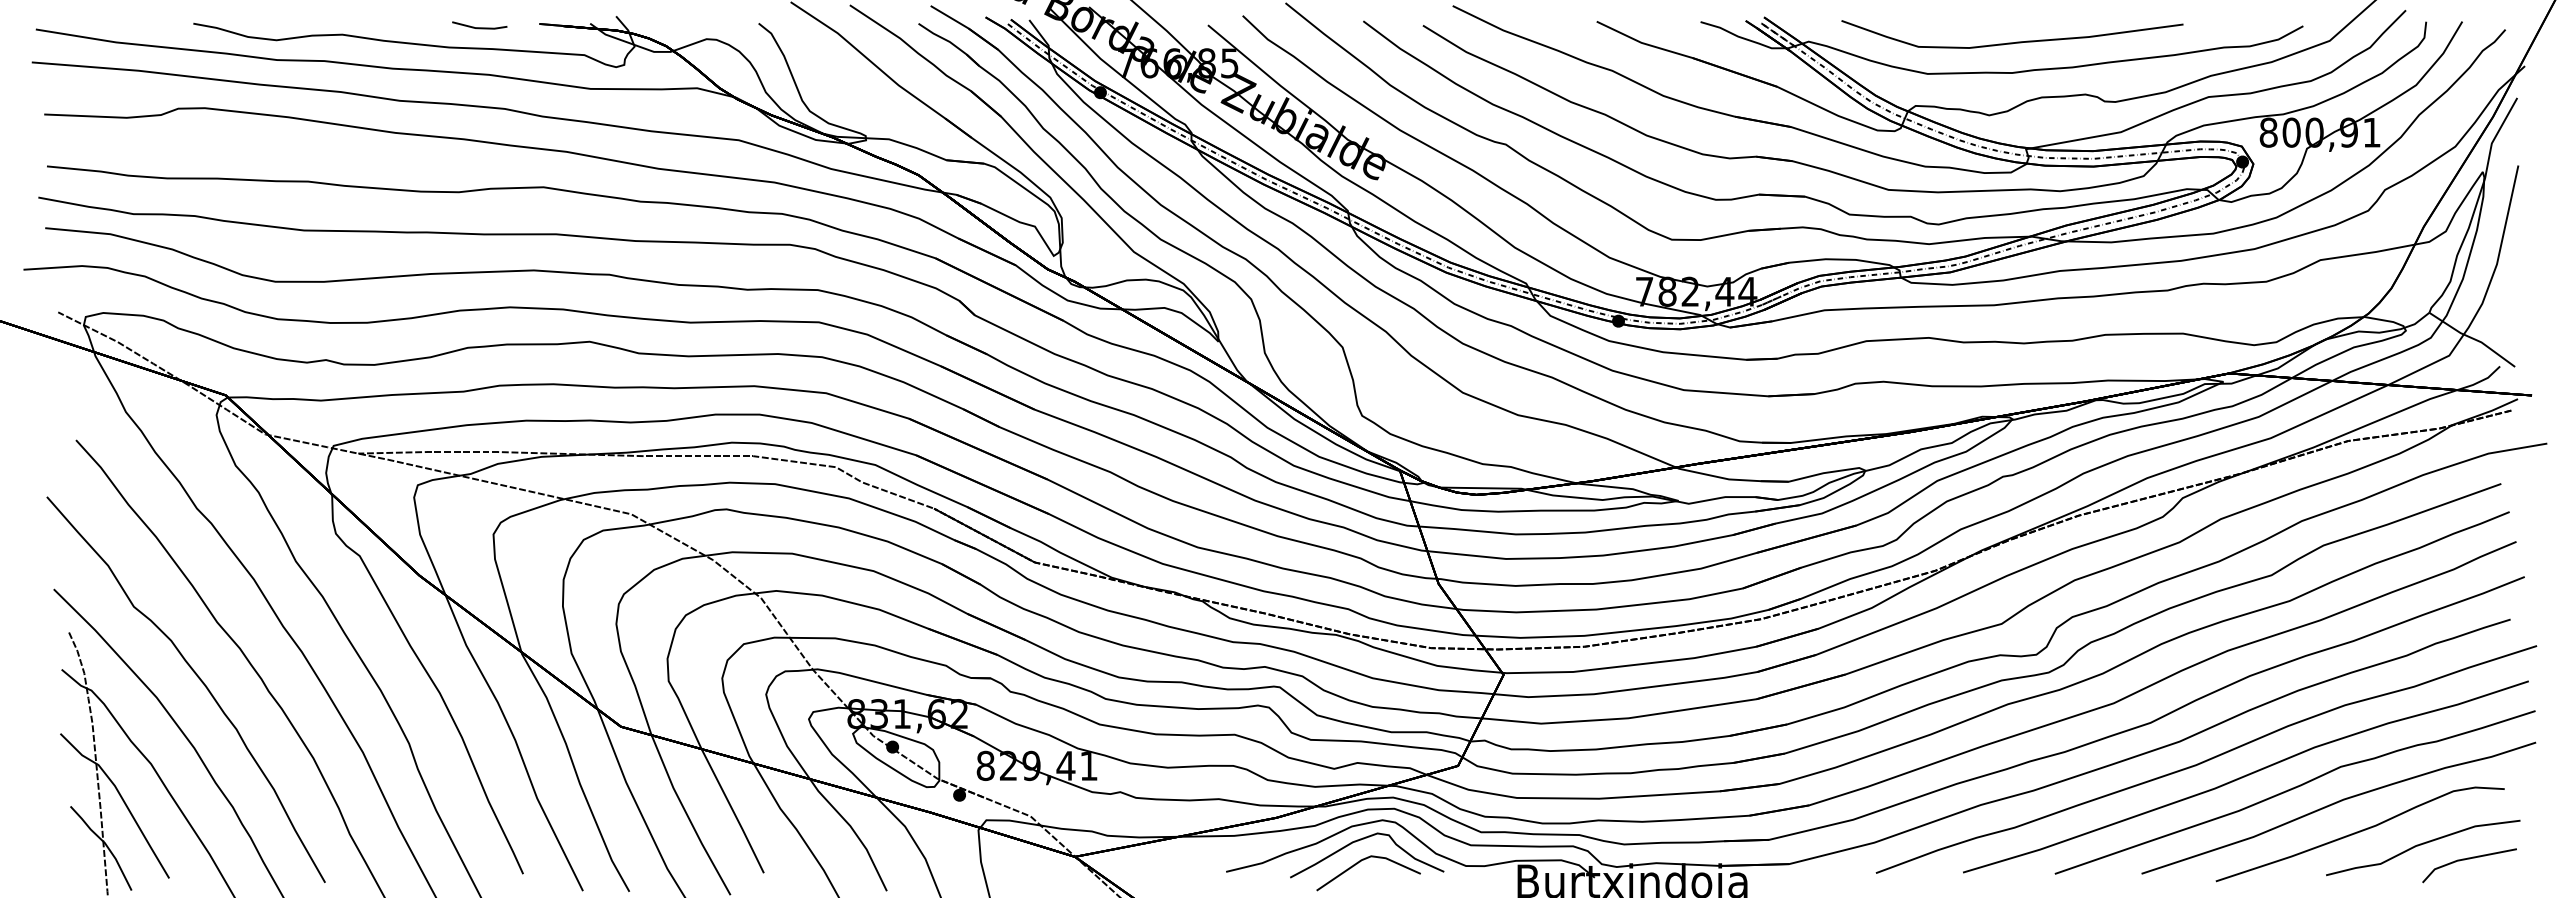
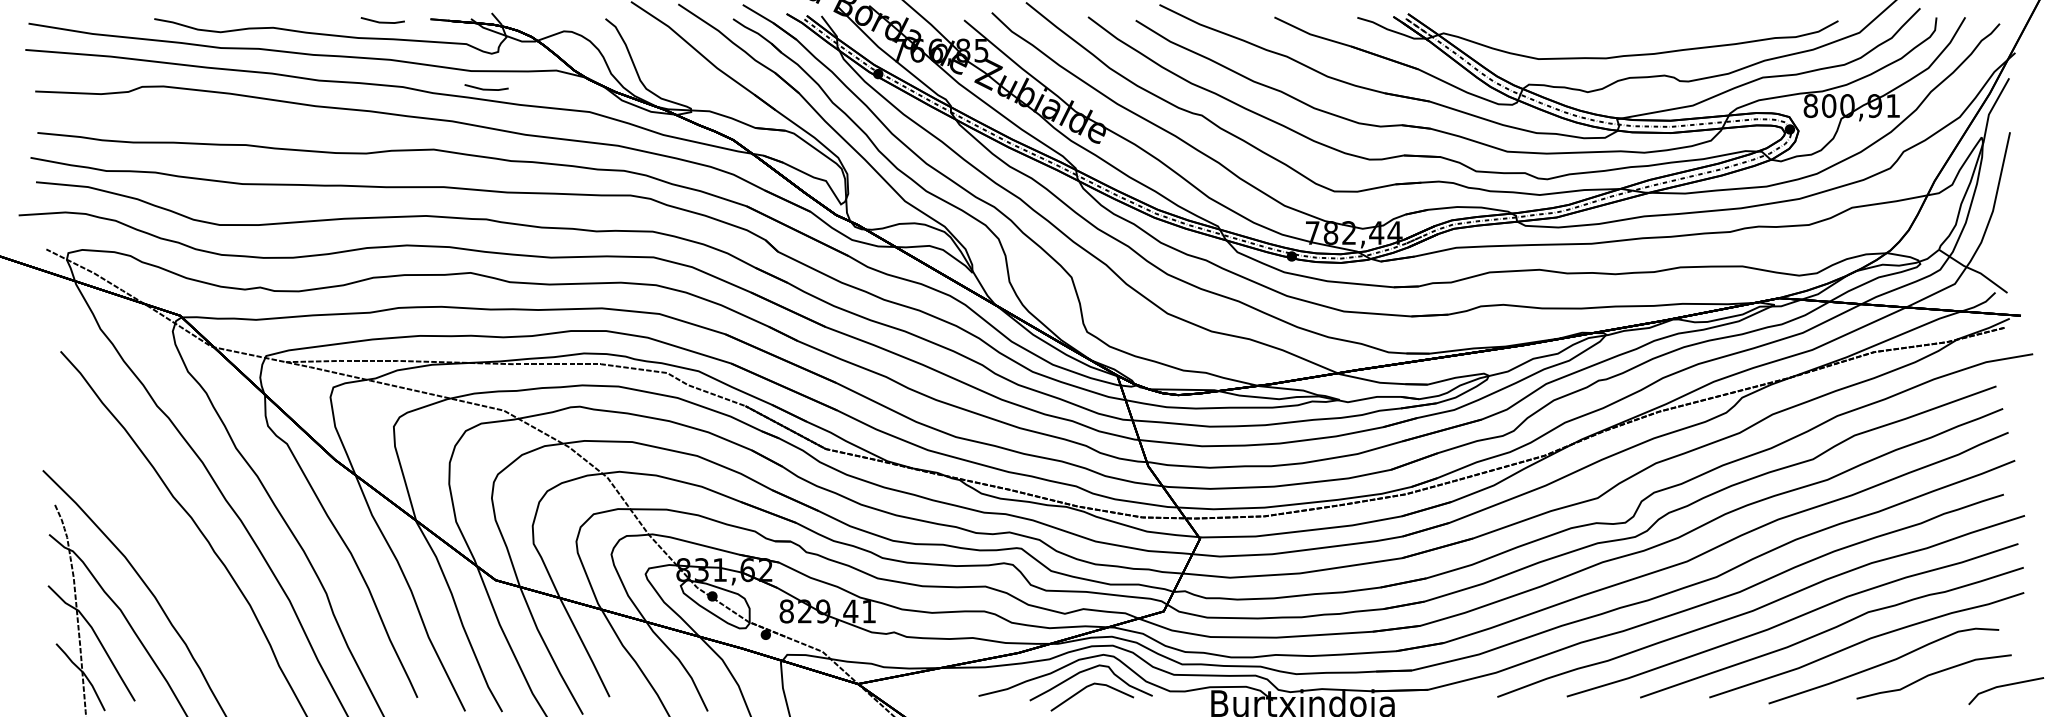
curve: (2012, 42) -> (1606, 34), removed
line: (609, 111) -> (486, 89), added
curve: (197, 677) -> (157, 540), removed
line: (2469, 859) -> (2006, 686), moved

